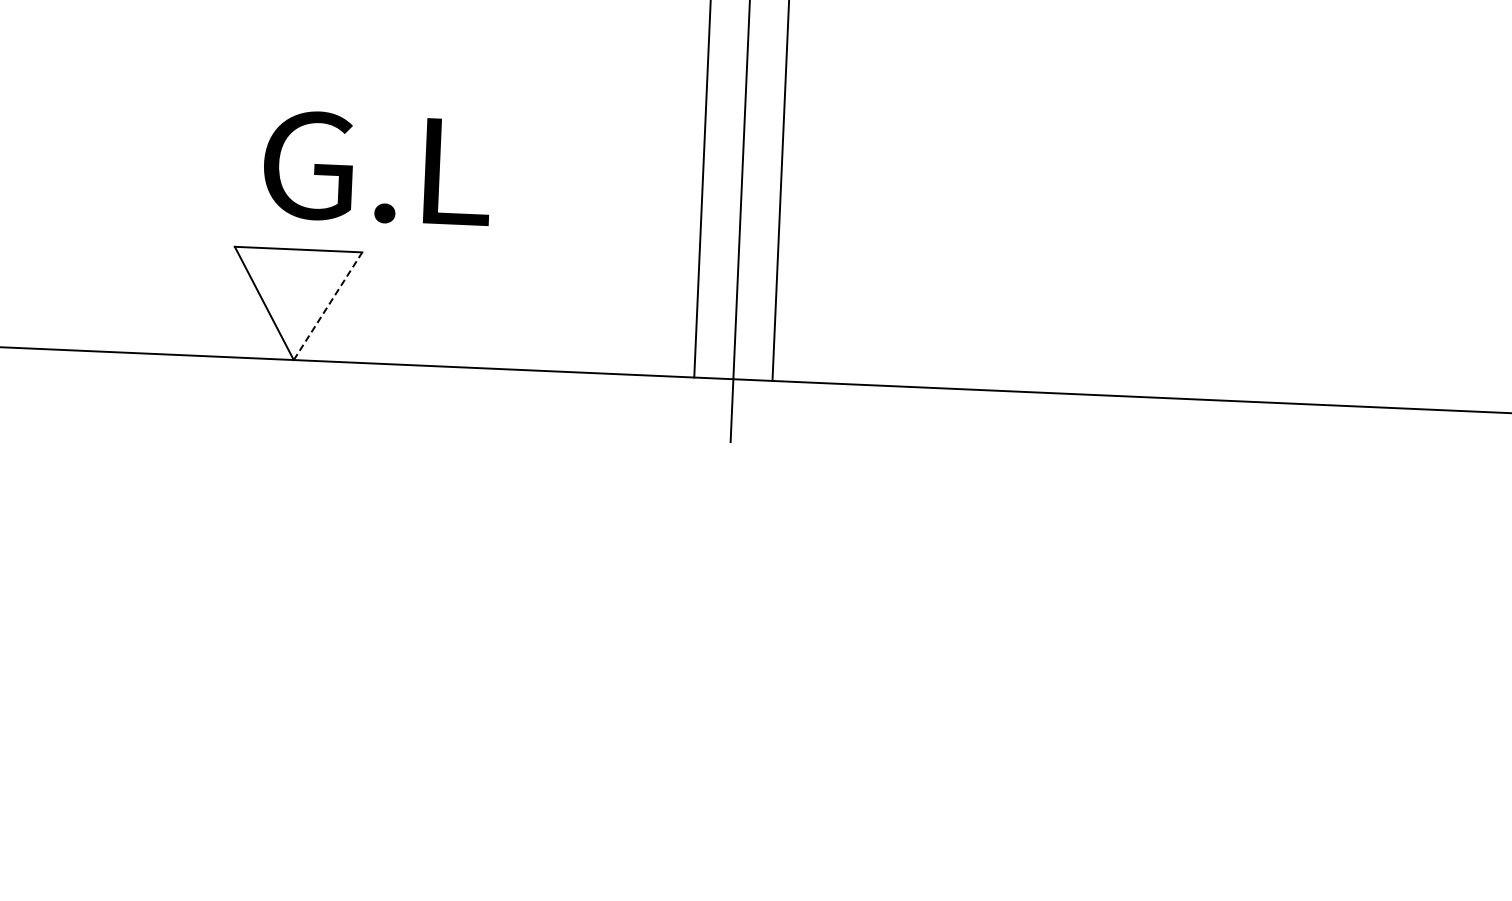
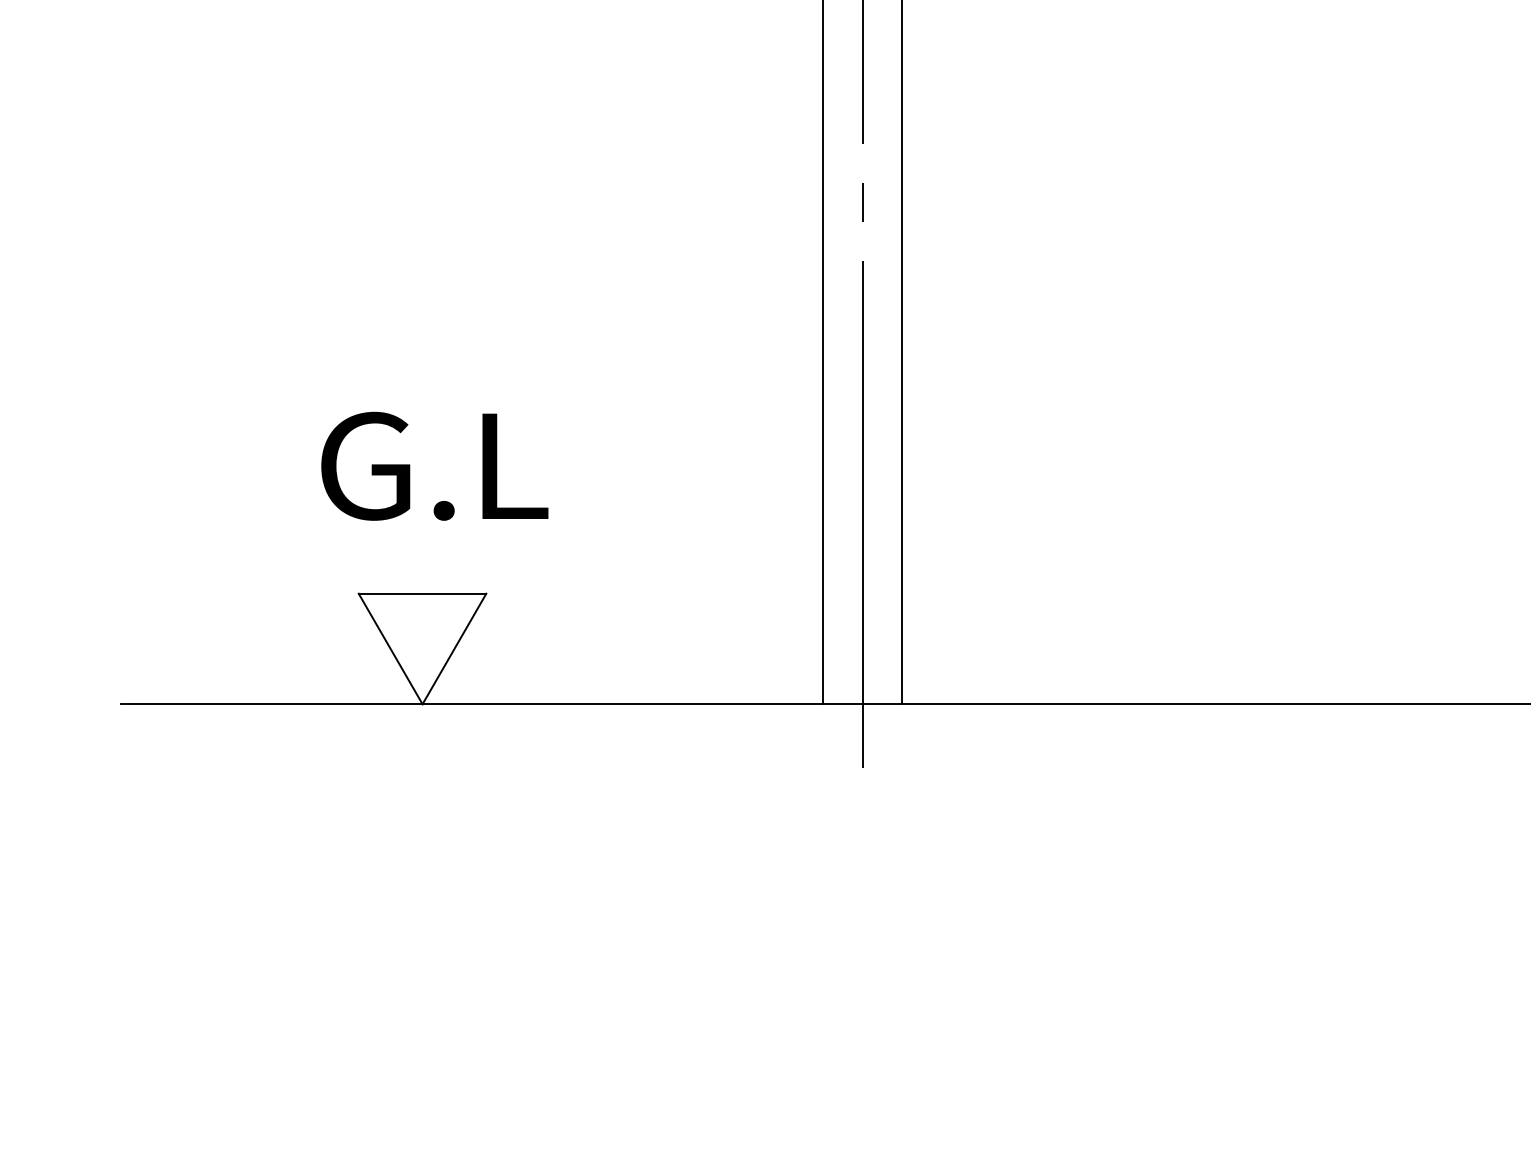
text: (377, 167) -> (434, 465), moved
line: (328, 305) -> (454, 648), dashed -> solid

